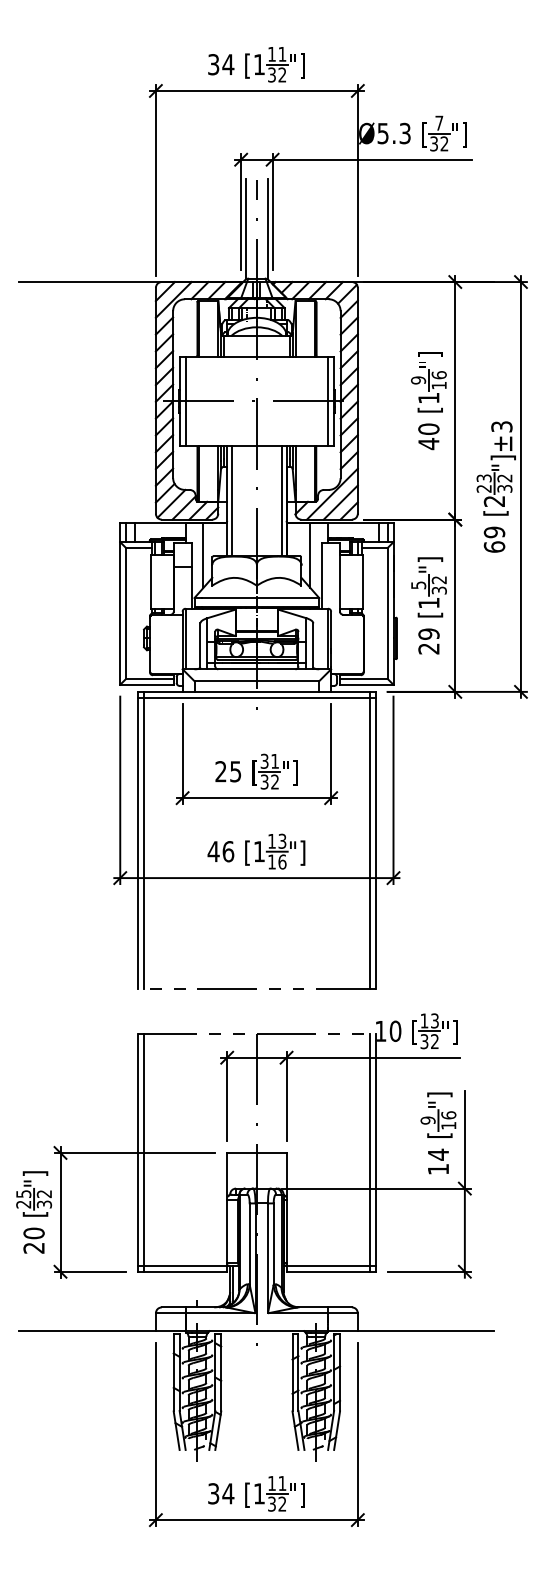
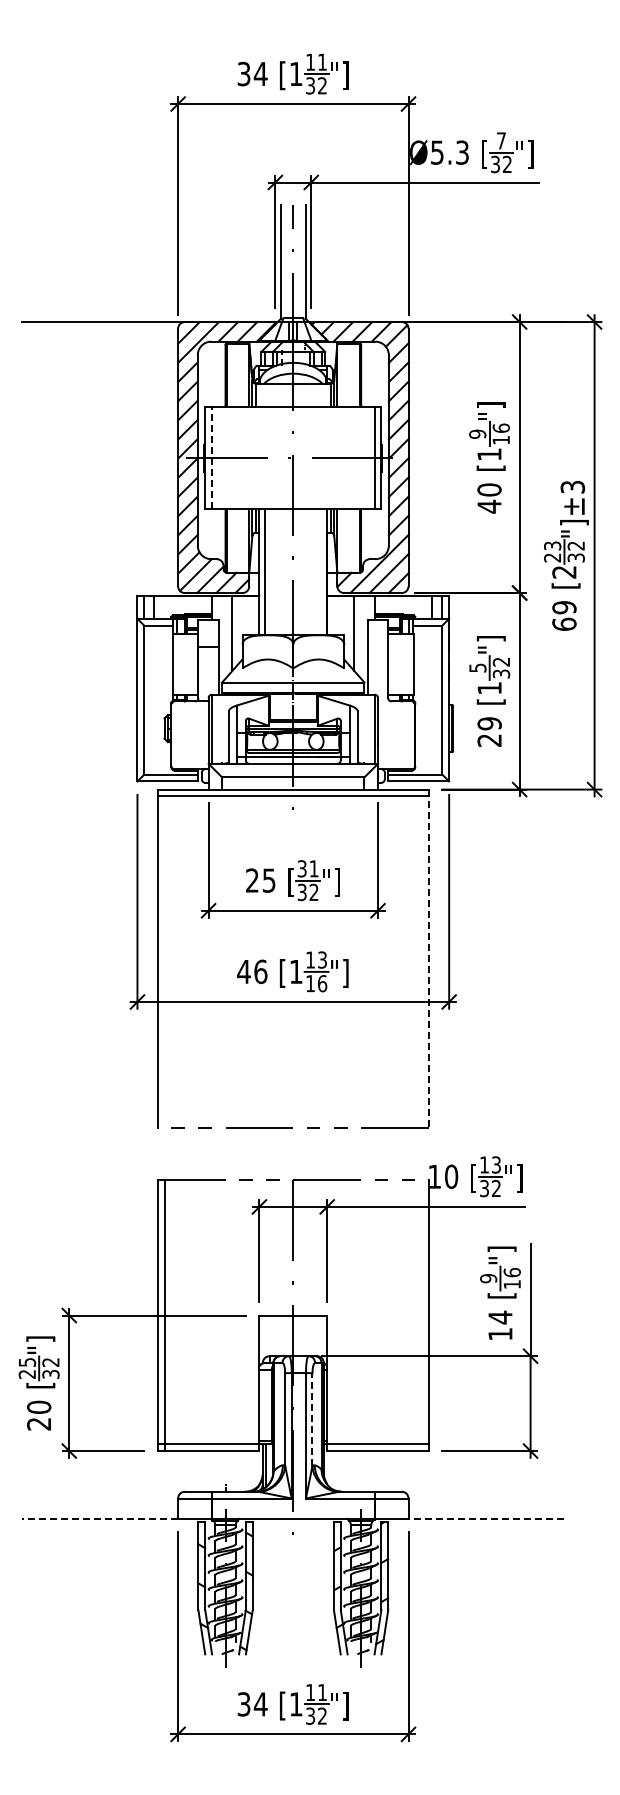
line: (186, 401) -> (212, 458), solid -> dashed
line: (281, 501) -> (321, 572), removed
line: (143, 839) -> (164, 958), removed
line: (370, 839) -> (422, 958), removed
line: (375, 840) -> (428, 959), solid -> dashed
line: (370, 1152) -> (422, 1315), removed
line: (273, 1244) -> (312, 1419), solid -> dashed
line: (87, 1330) -> (100, 1518), solid -> dashed
line: (426, 1330) -> (486, 1518), solid -> dashed

